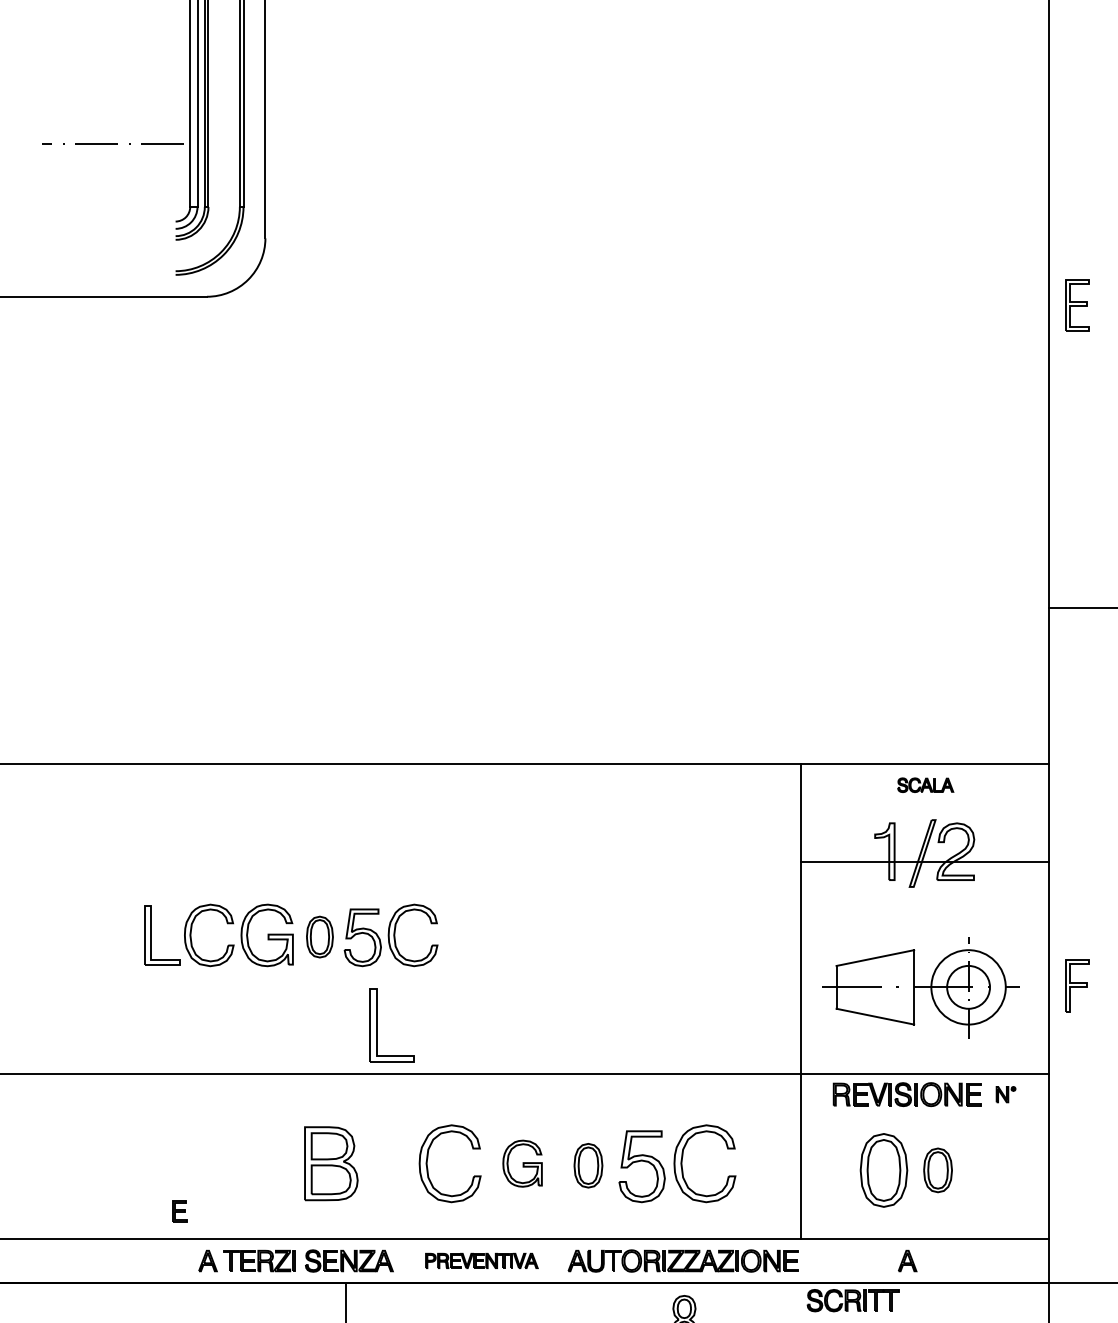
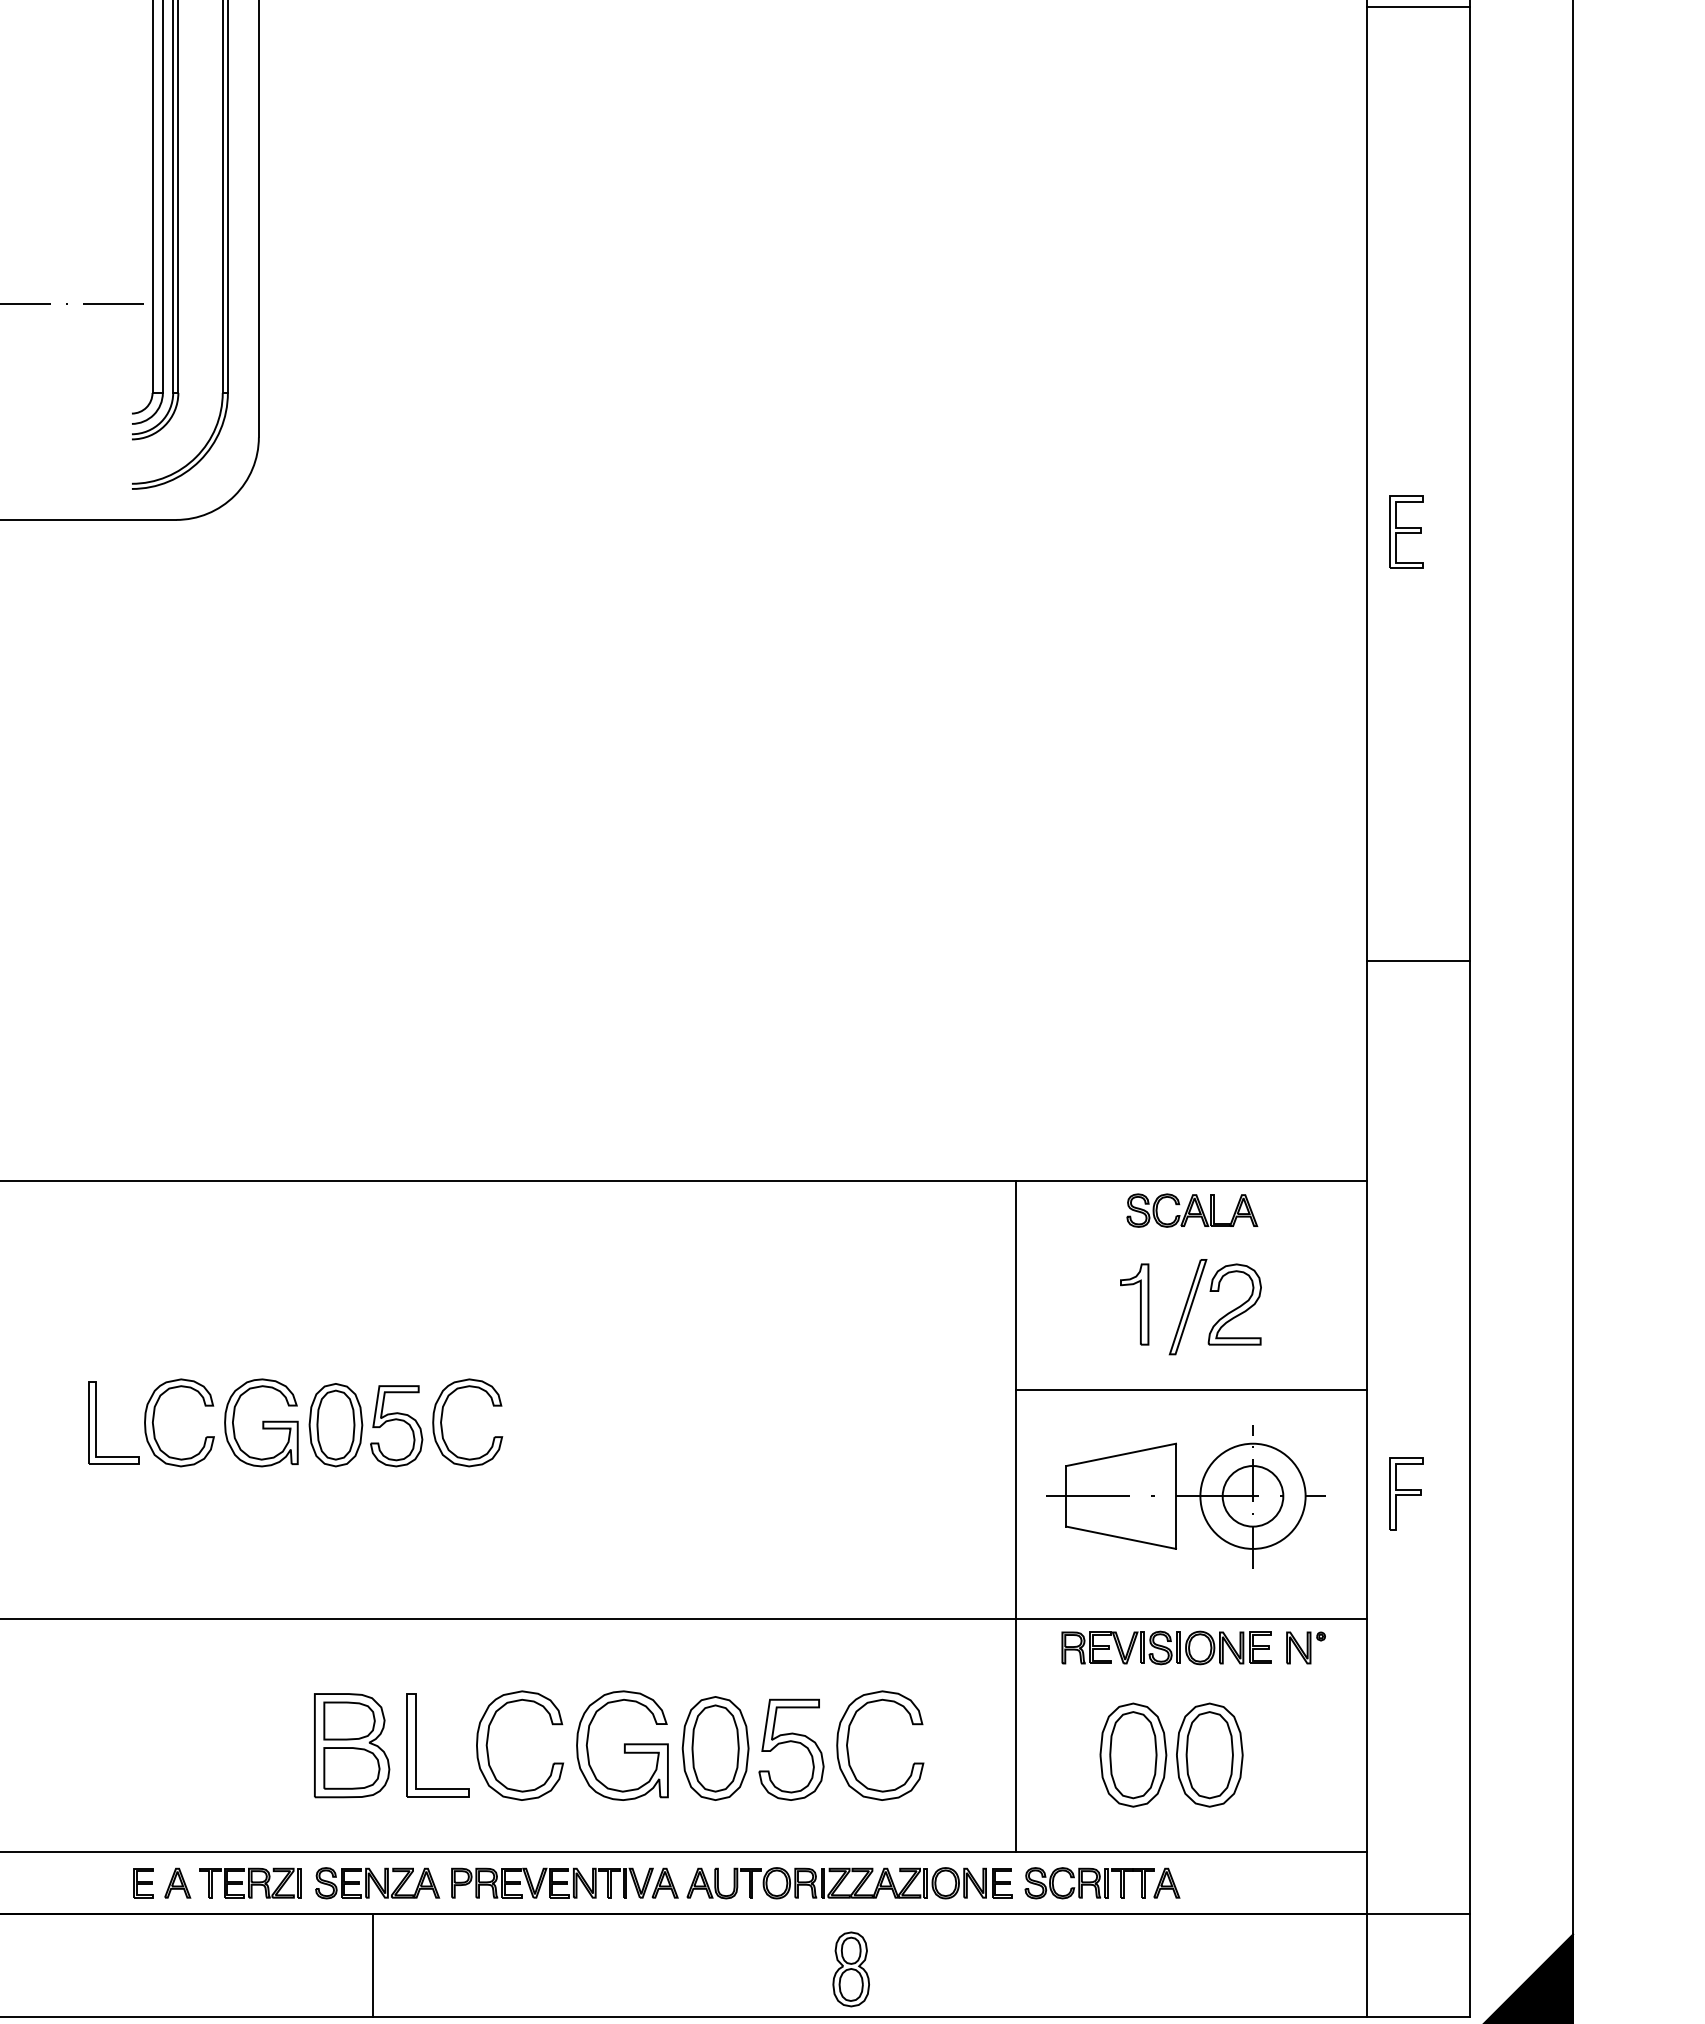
part: (925, 785) -> (1192, 1210), size x1.67
line: (924, 862) -> (1190, 1389), moved
part: (319, 937) -> (335, 1425), size x1.43
part: (376, 1024) -> (416, 1745), moved
part: (1005, 1094) -> (1305, 1647), size x1.43
part: (522, 1163) -> (622, 1745), size x1.67
part: (588, 1165) -> (715, 1748), size x1.67
part: (937, 1169) -> (1209, 1754), size x1.67
part: (179, 1211) -> (143, 1883), moved
part: (481, 1260) -> (564, 1882), size x1.43
part: (852, 1300) -> (1089, 1883), moved

